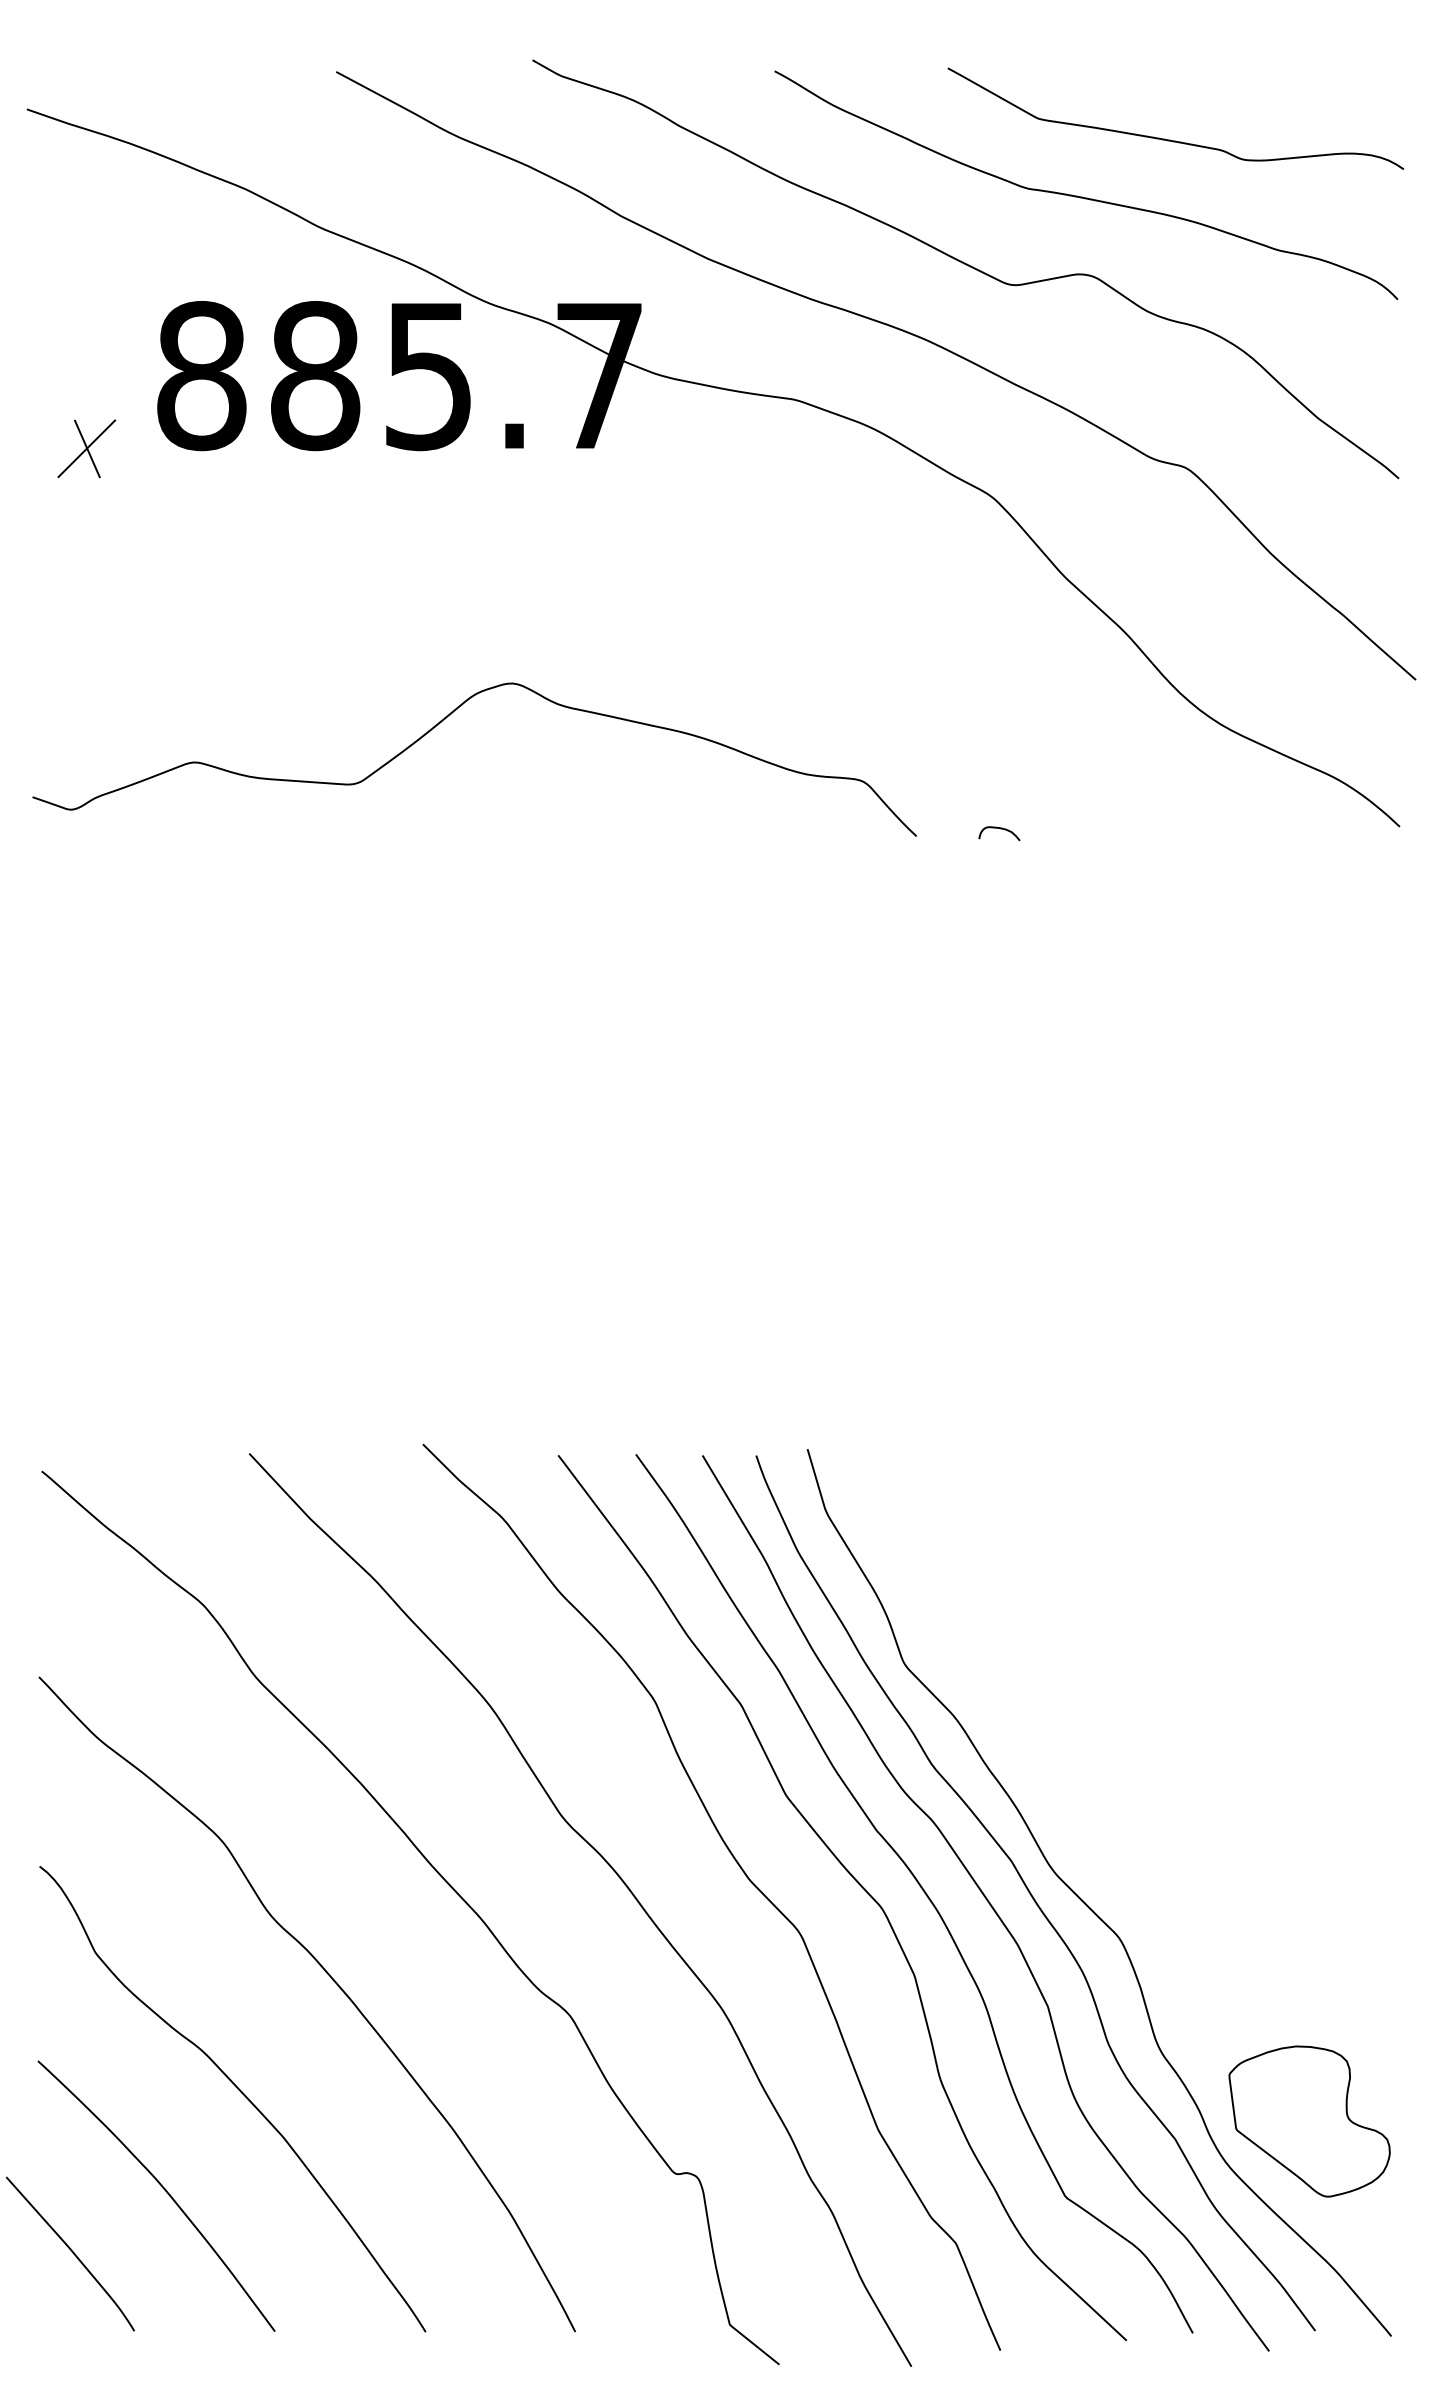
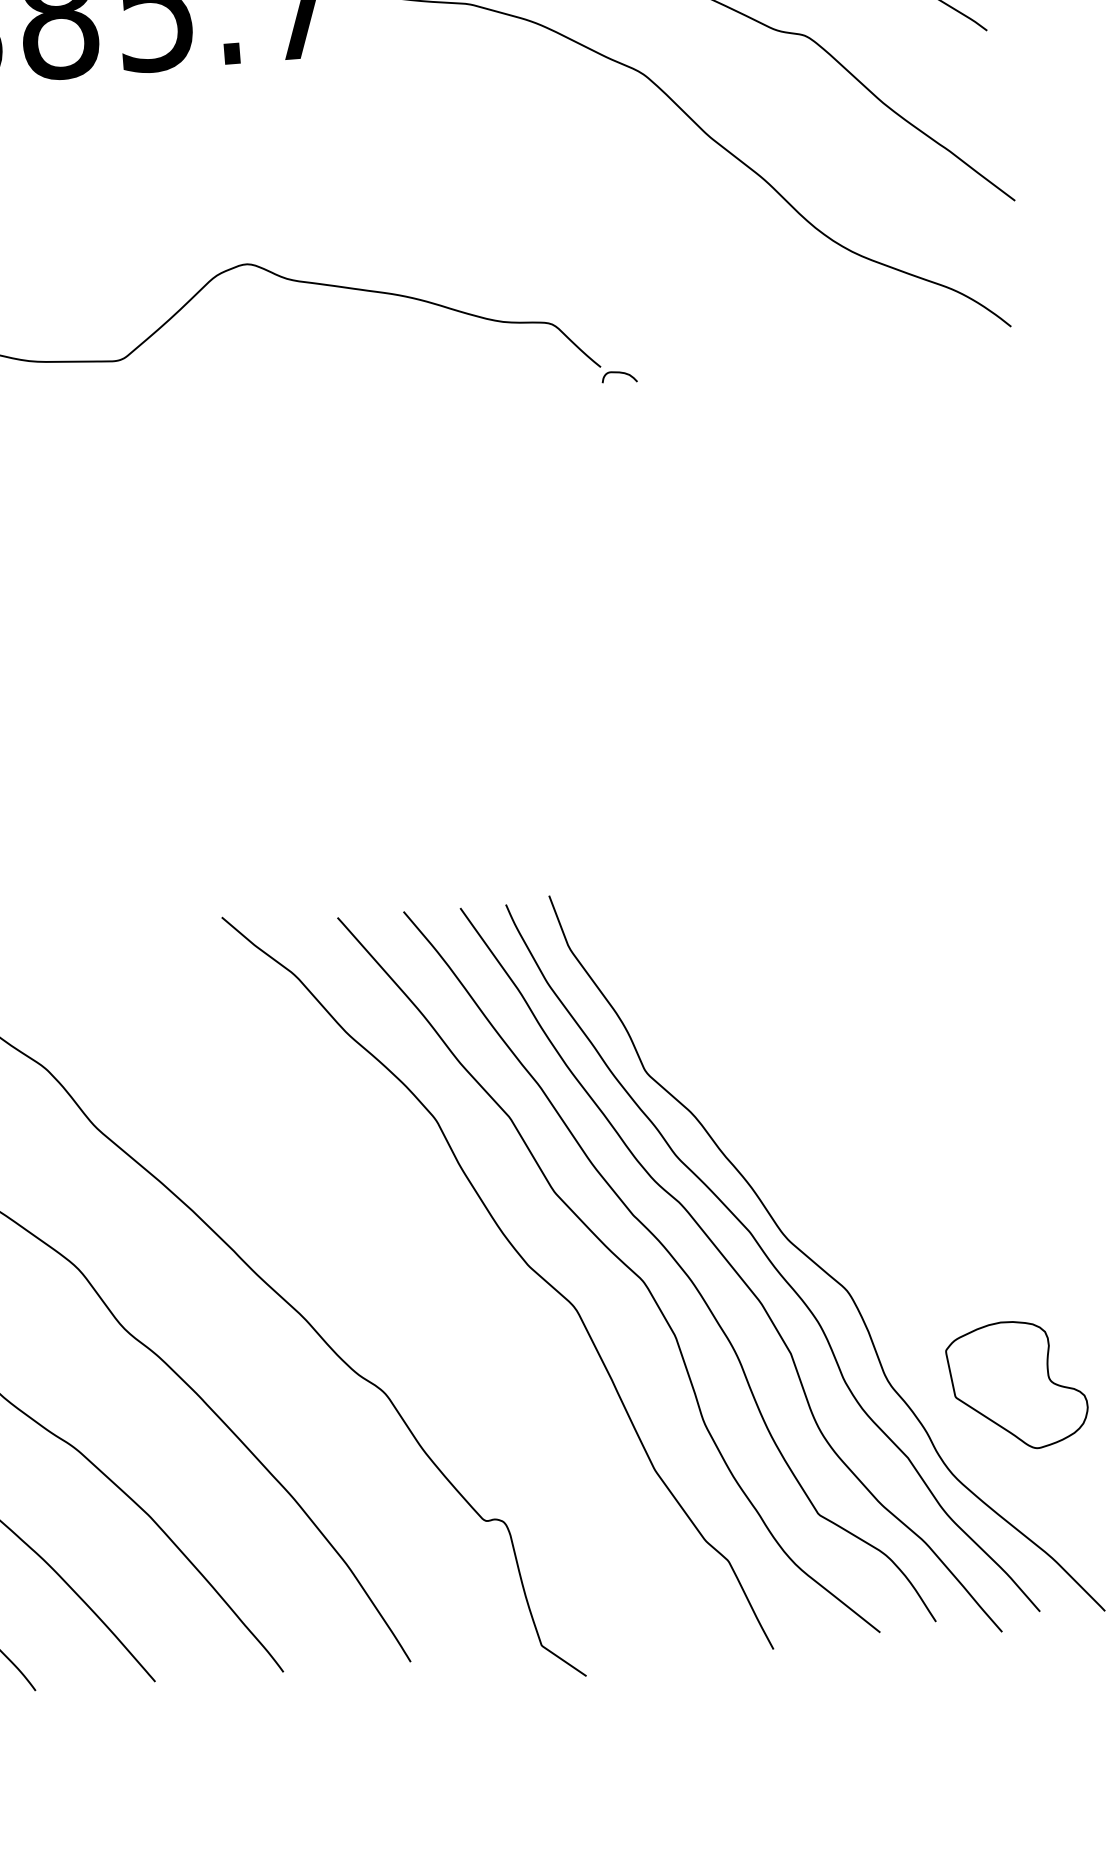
curve: (1000, 829) -> (620, 373), moved
curve: (618, 1877) -> (417, 1272), removed
part: (1309, 2121) -> (1017, 1385), moved

